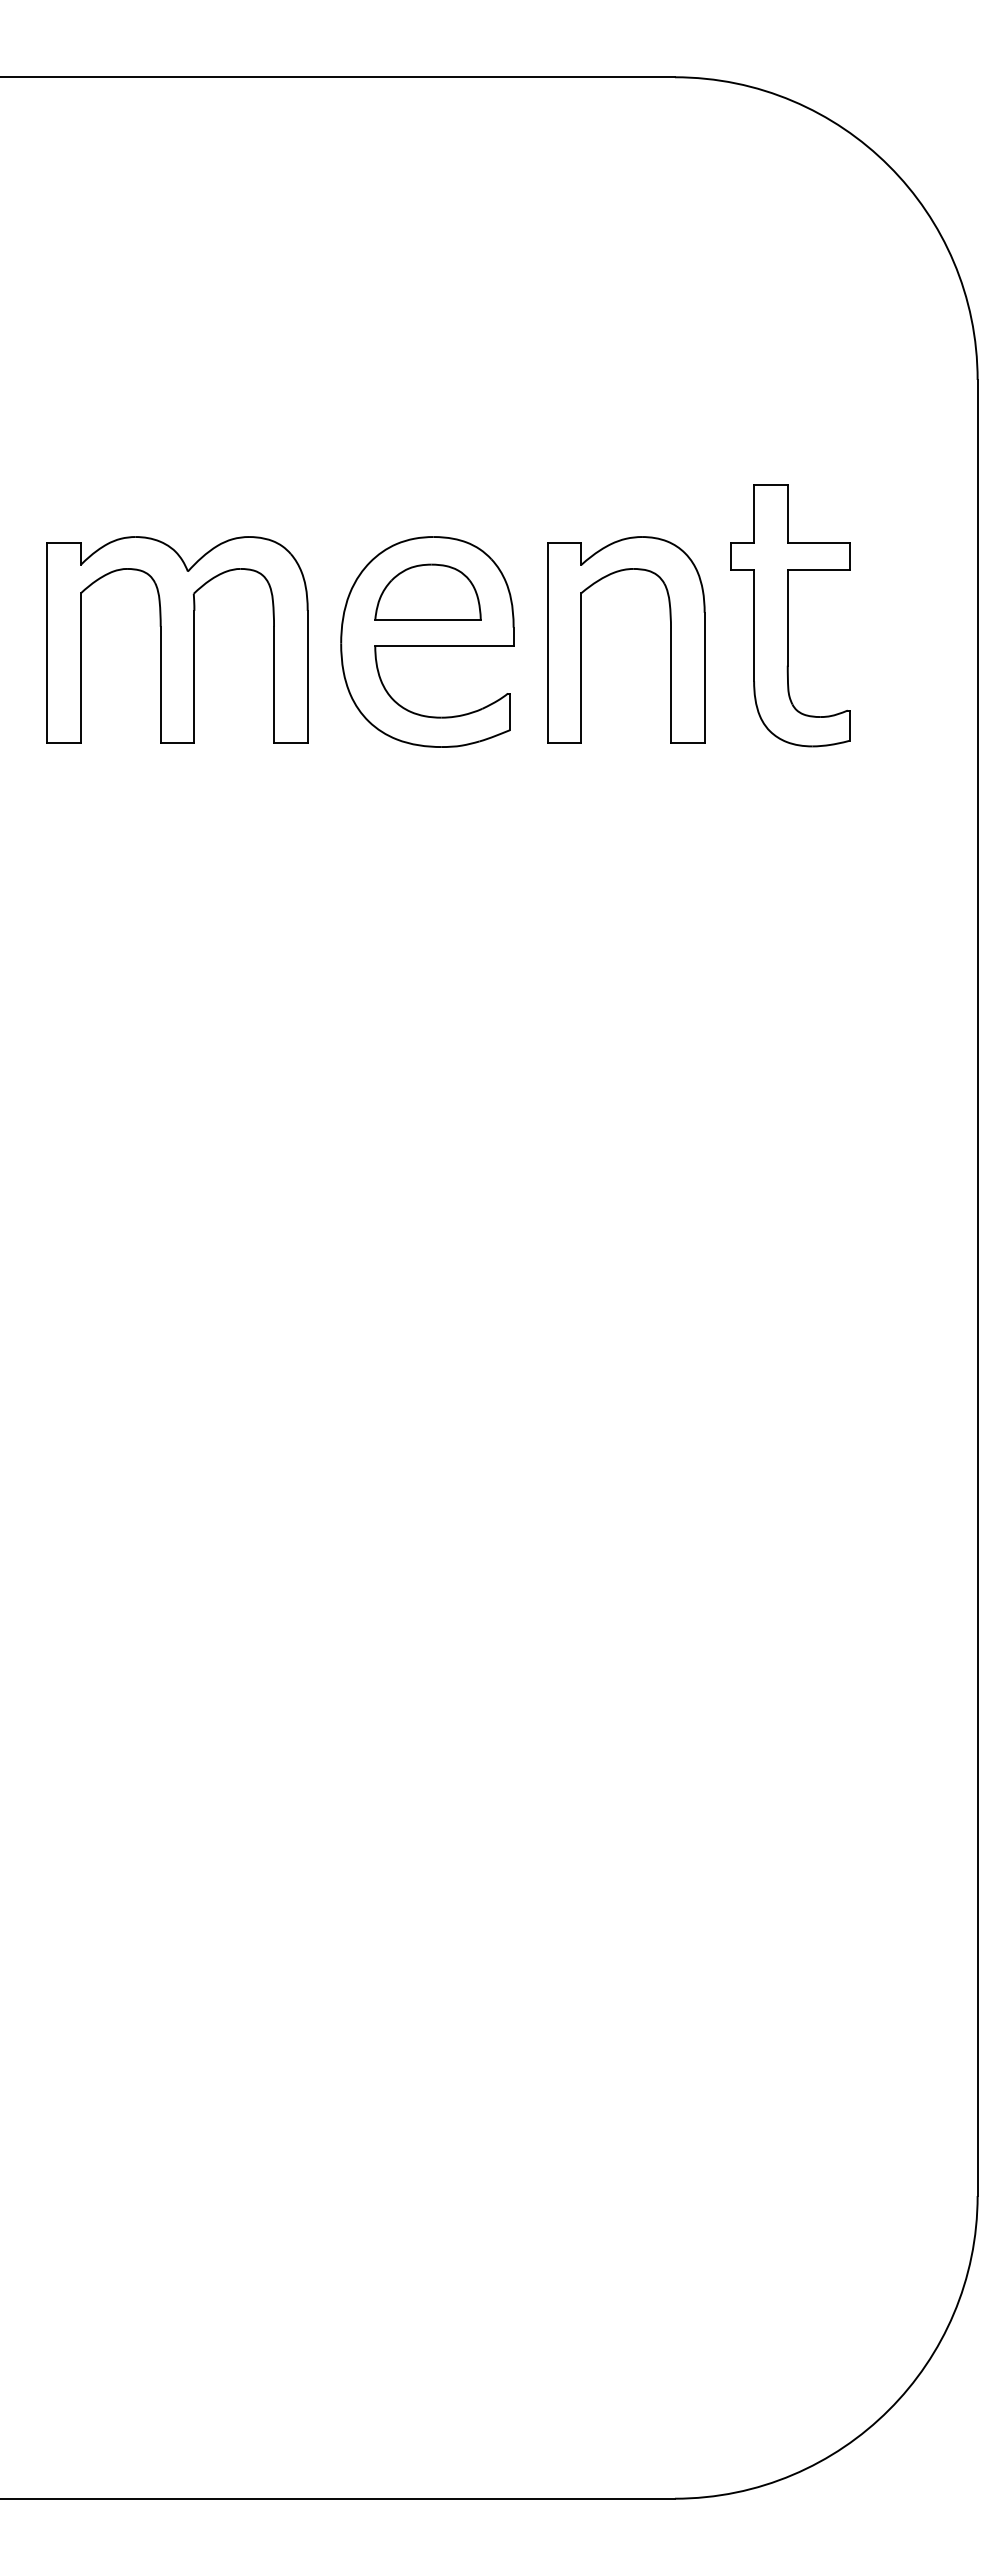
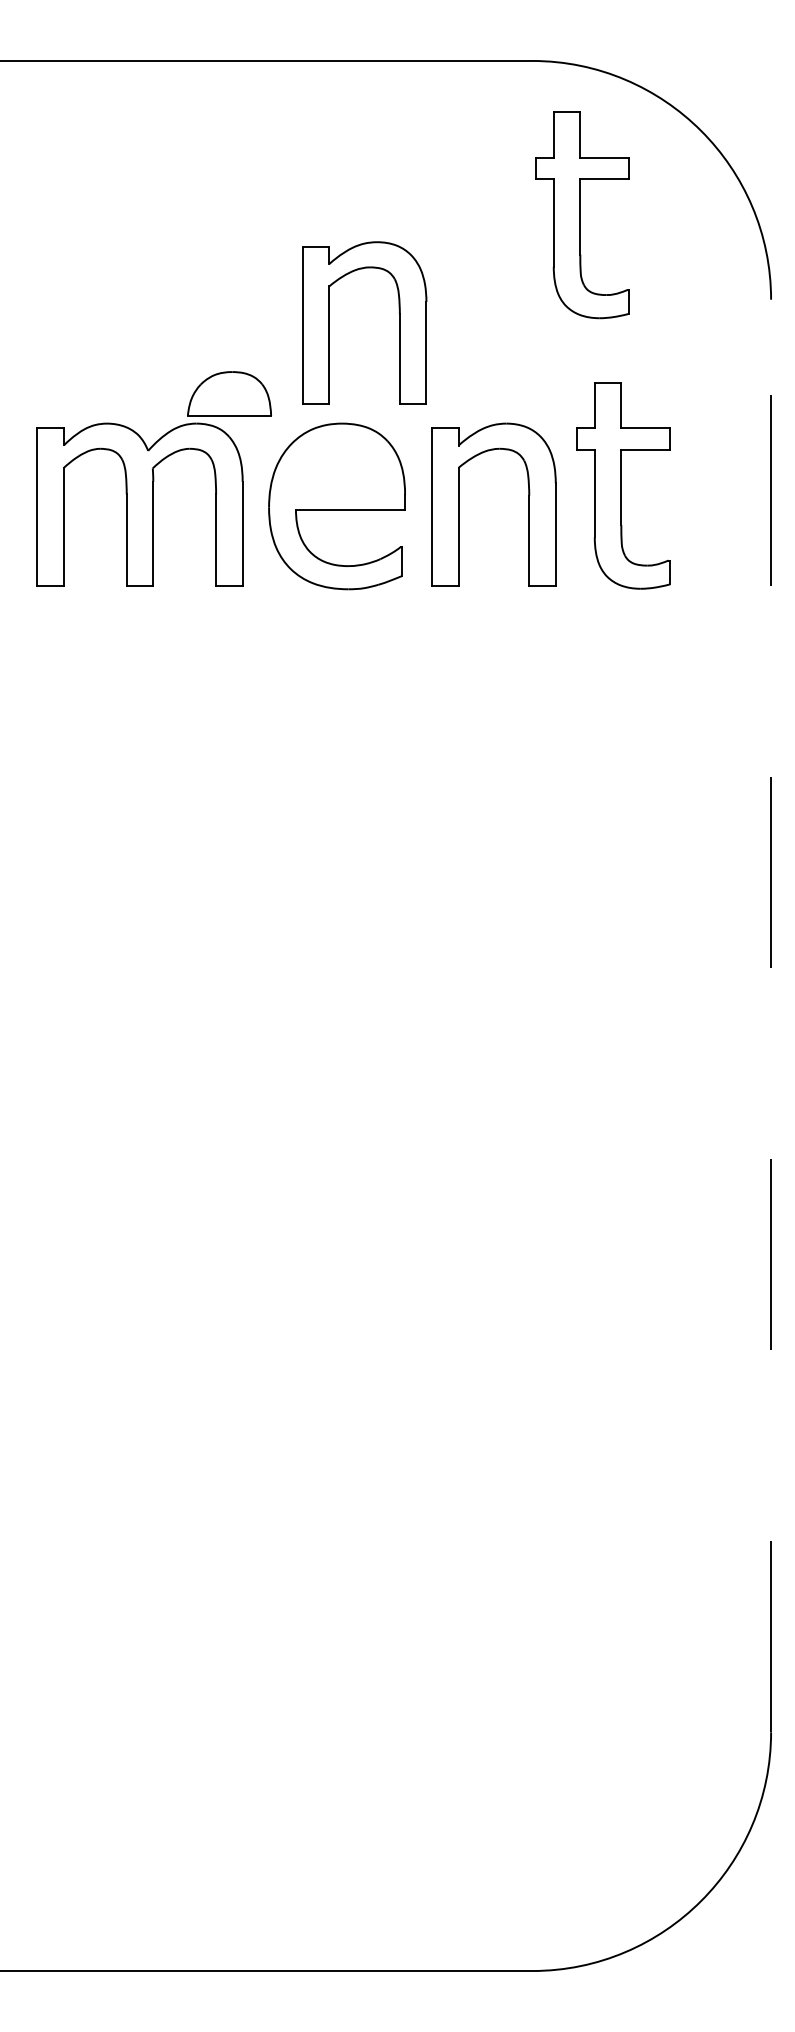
part: (738, 272) -> (582, 214), added
part: (506, 409) -> (399, 323), added
part: (427, 591) -> (229, 393), moved
line: (977, 1287) -> (770, 1015), solid -> dashed

